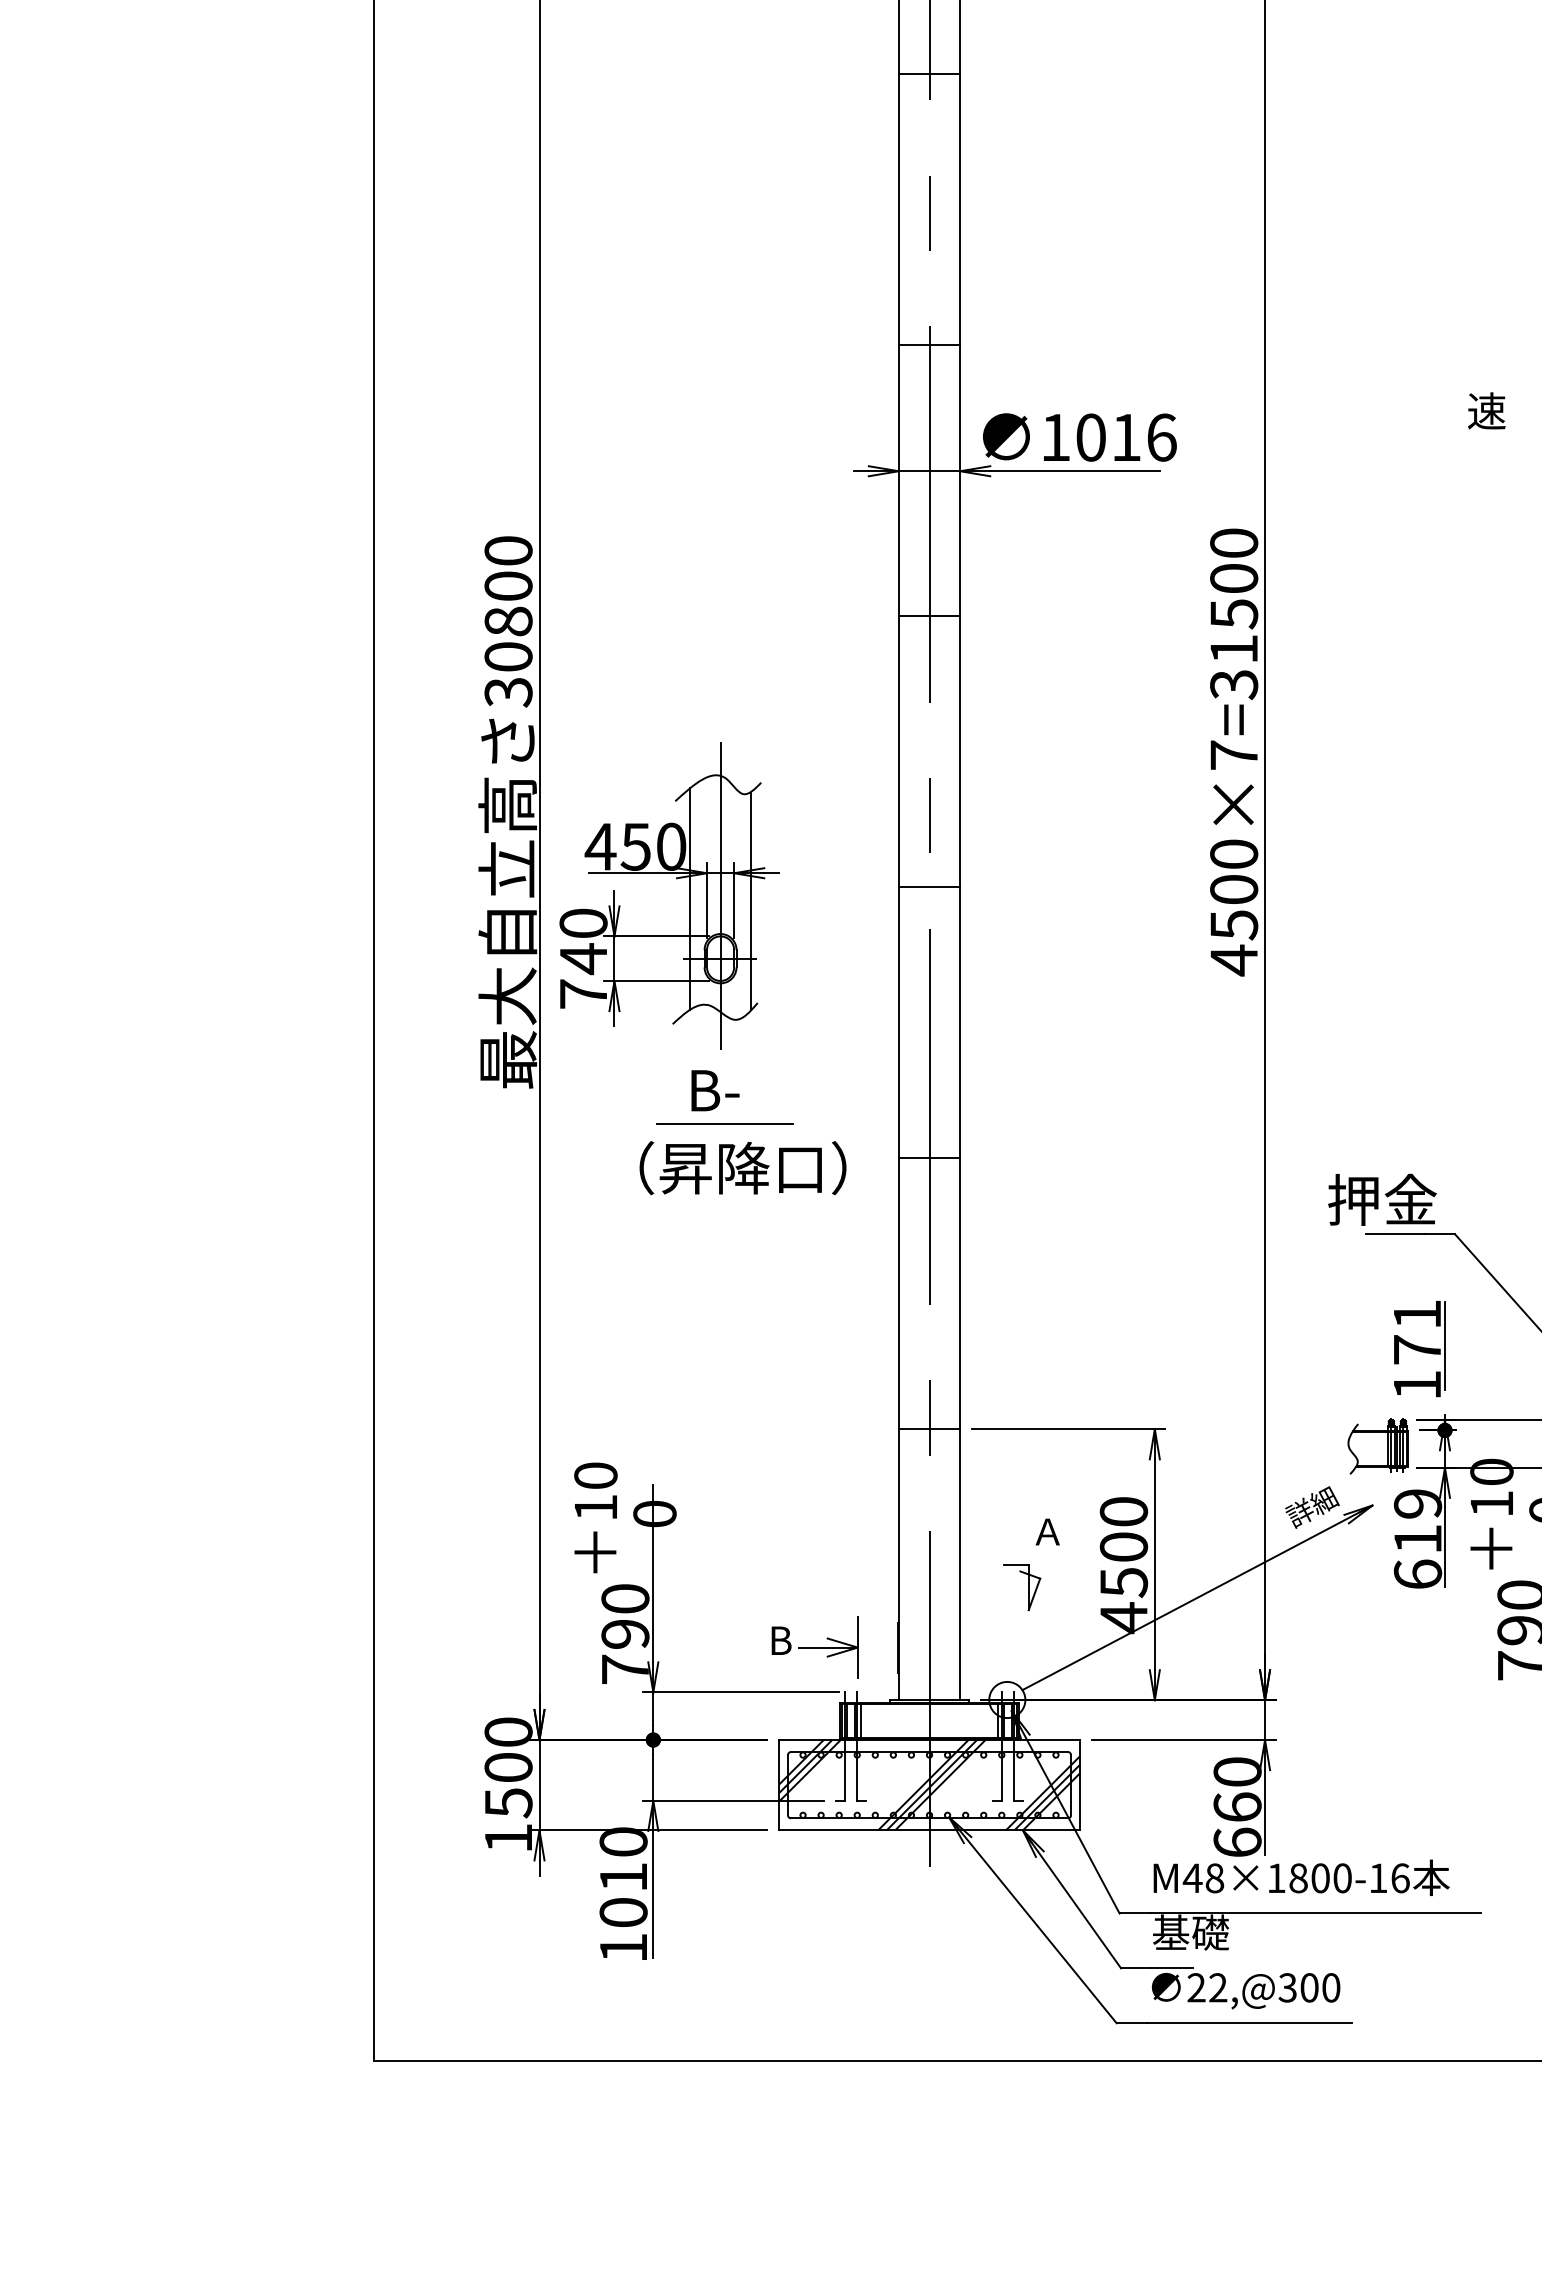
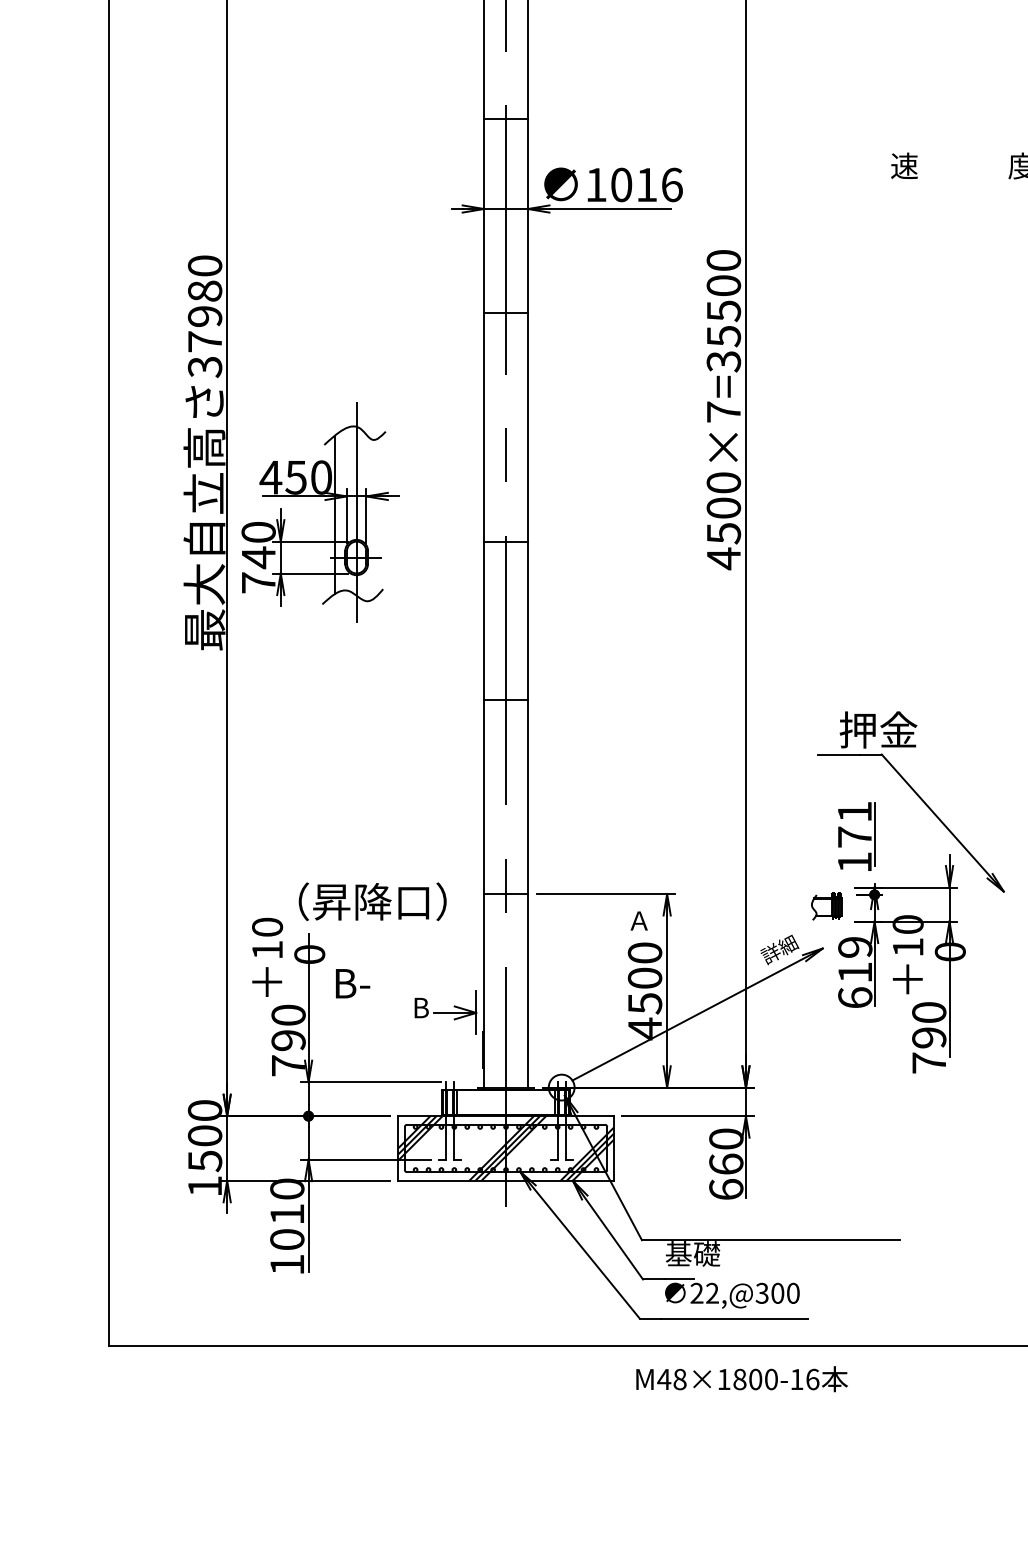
text: (508, 621) -> (205, 316), 30800 -> 37980
text: (1234, 649) -> (724, 336), 4500×7=31500 -> 4500×7=35500
line: (929, 887) -> (506, 542), moved
line: (751, 900) -> (378, 515), removed
text: (715, 1090) -> (353, 983), moved
line: (724, 1124) -> (359, 676), removed
text: (742, 1168) -> (372, 902), moved
text: (1382, 1199) -> (878, 729), moved
part: (1377, 1446) -> (826, 906), size x0.7
text: (1047, 1531) -> (639, 920), moved
part: (1022, 1587) -> (572, 1007), removed
part: (814, 1647) -> (445, 1012), moved
text: (1301, 1877) -> (741, 1378), moved

